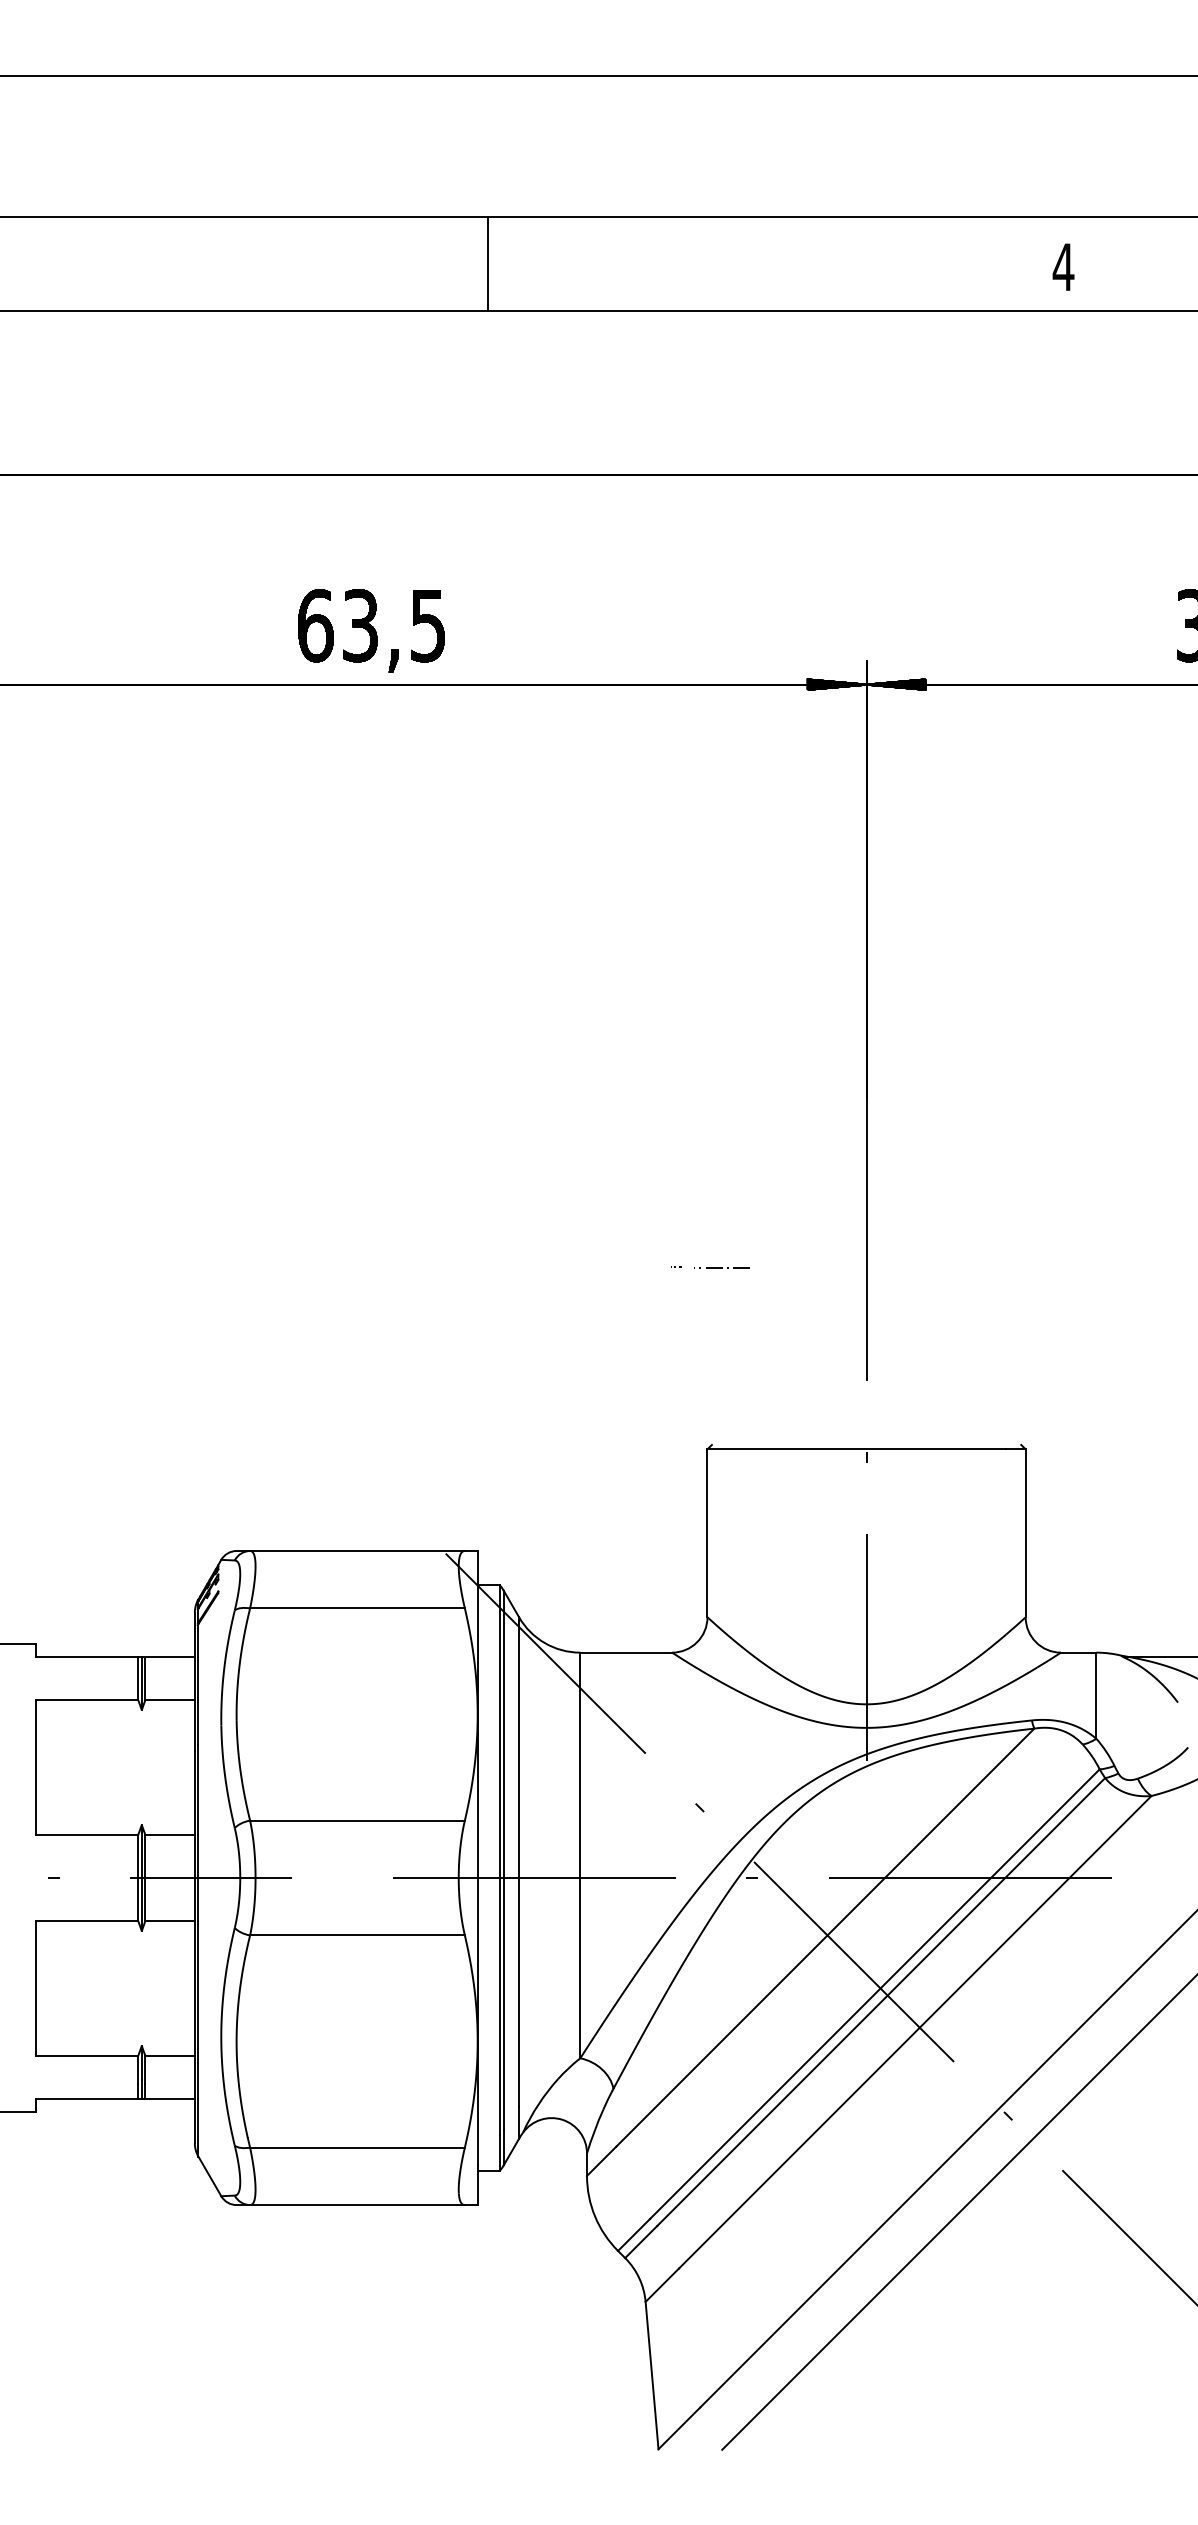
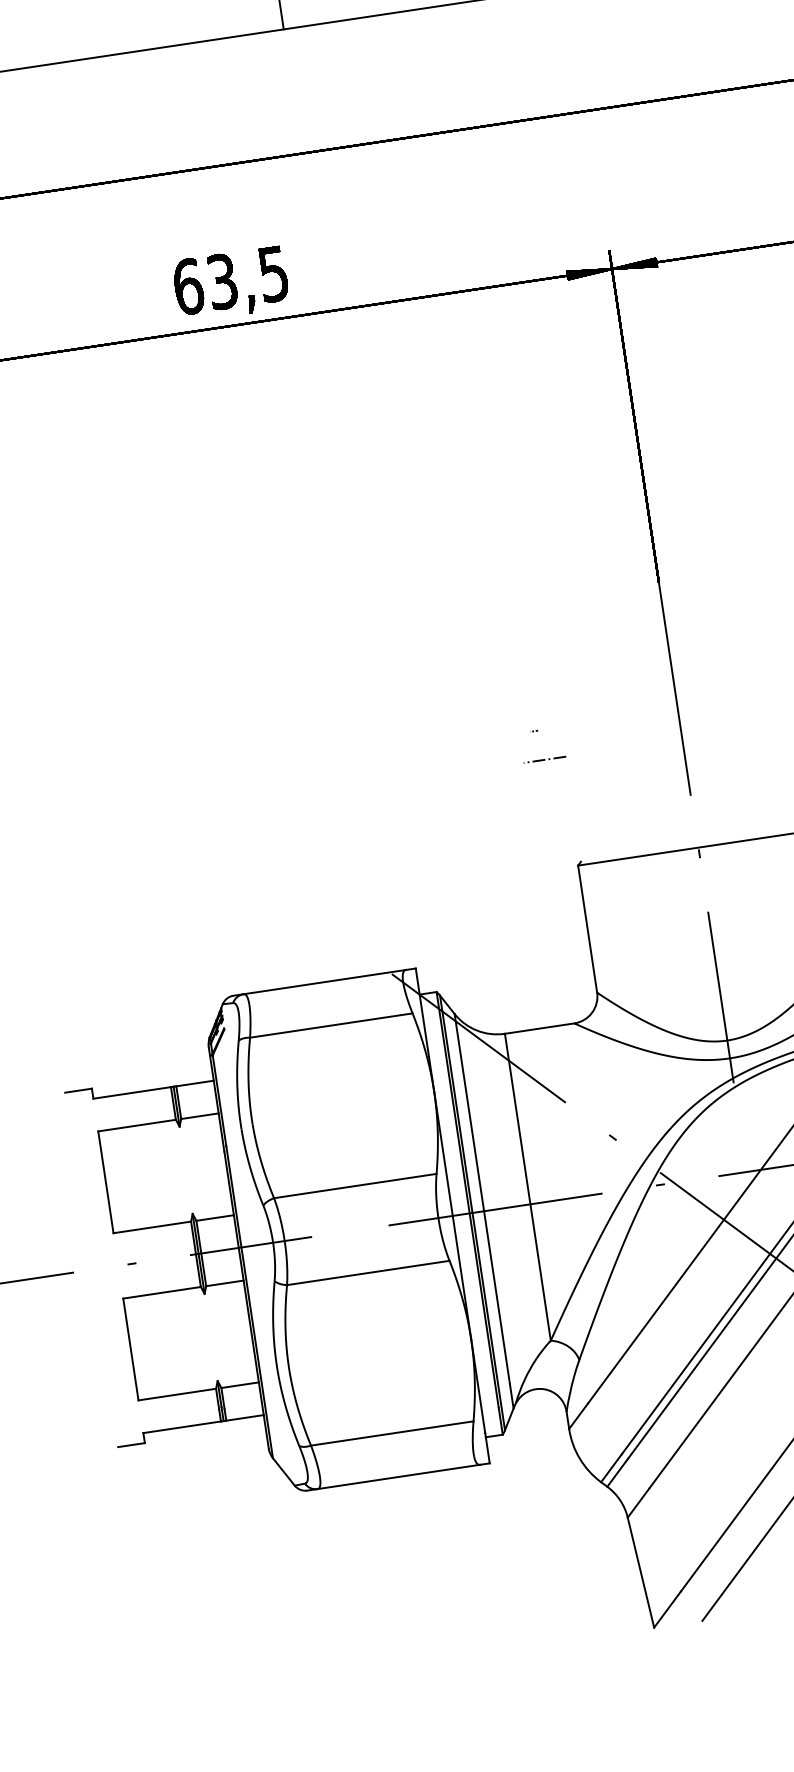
line: (721, 1267) -> (544, 759), moved

